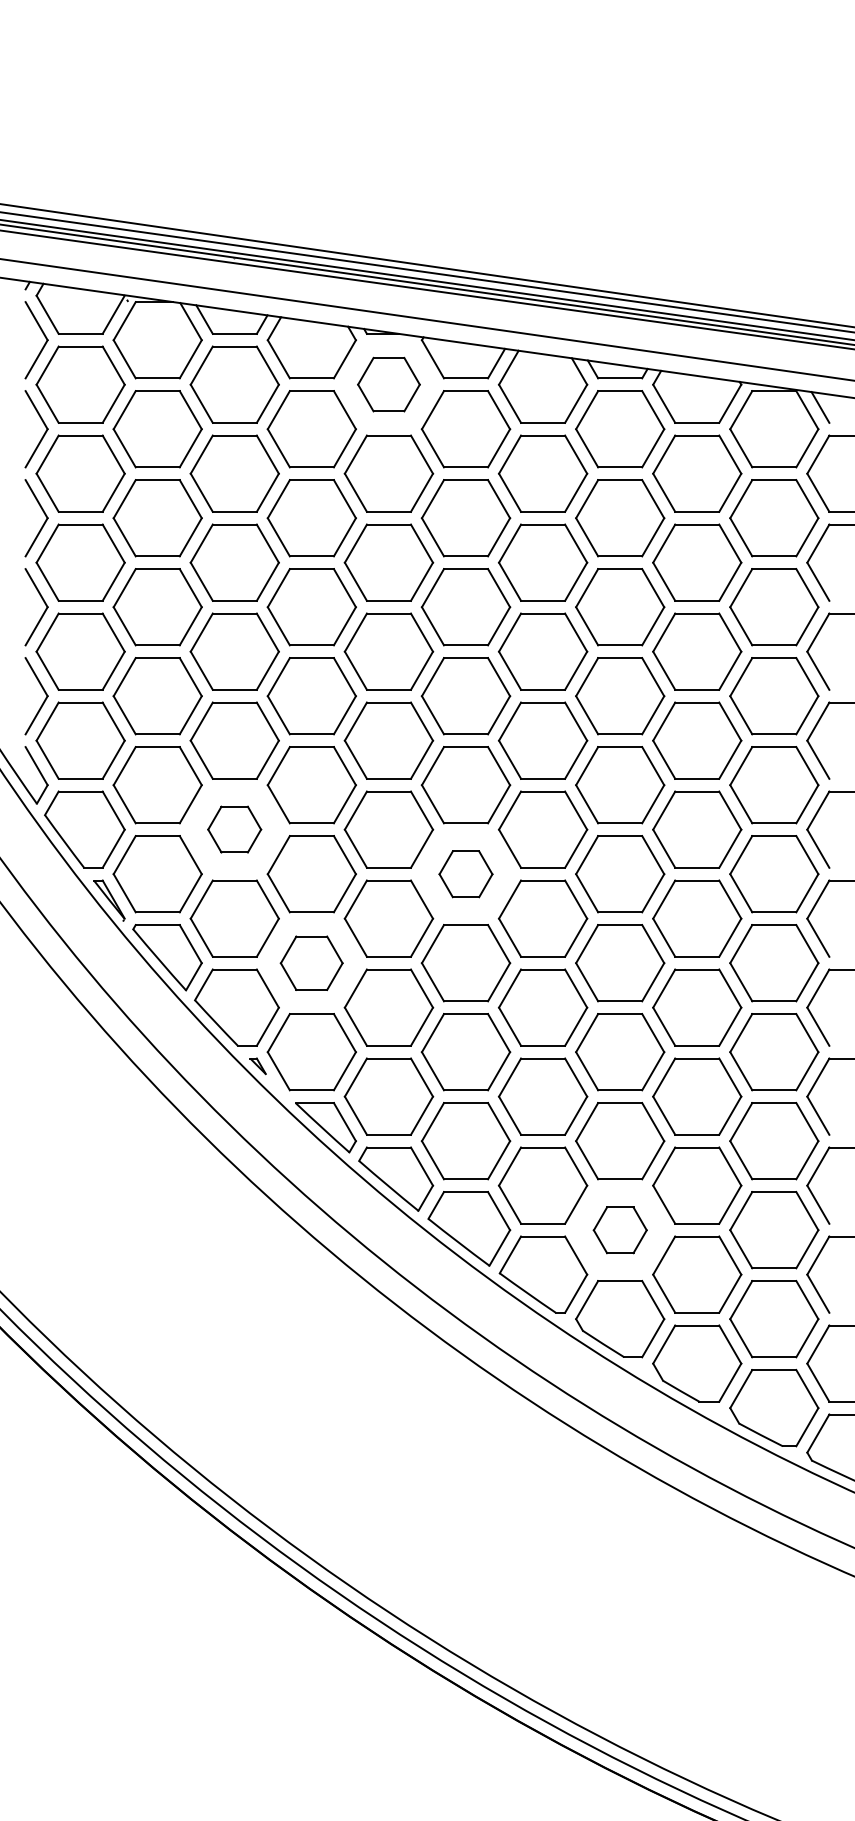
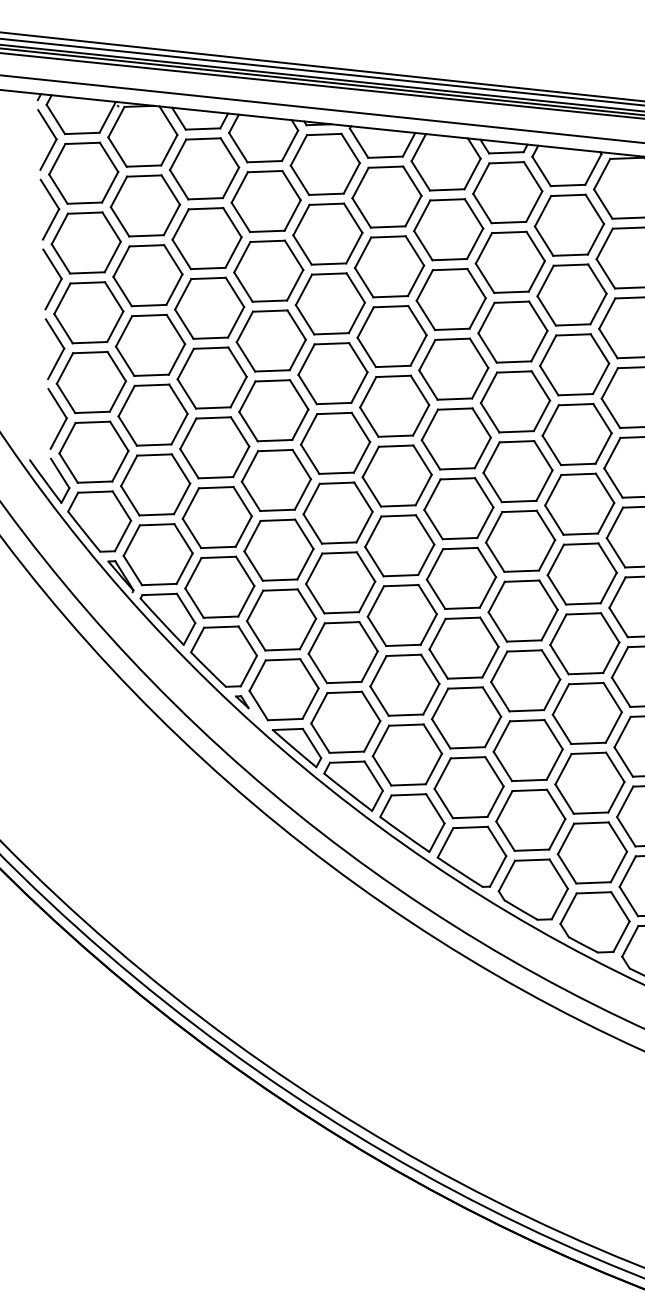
part: (388, 384) -> (324, 164), size x1.43
part: (234, 829) -> (217, 517), size x1.67
part: (465, 874) -> (399, 546), size x1.67
part: (311, 963) -> (281, 620), size x1.43
part: (620, 1230) -> (531, 820), size x1.67

